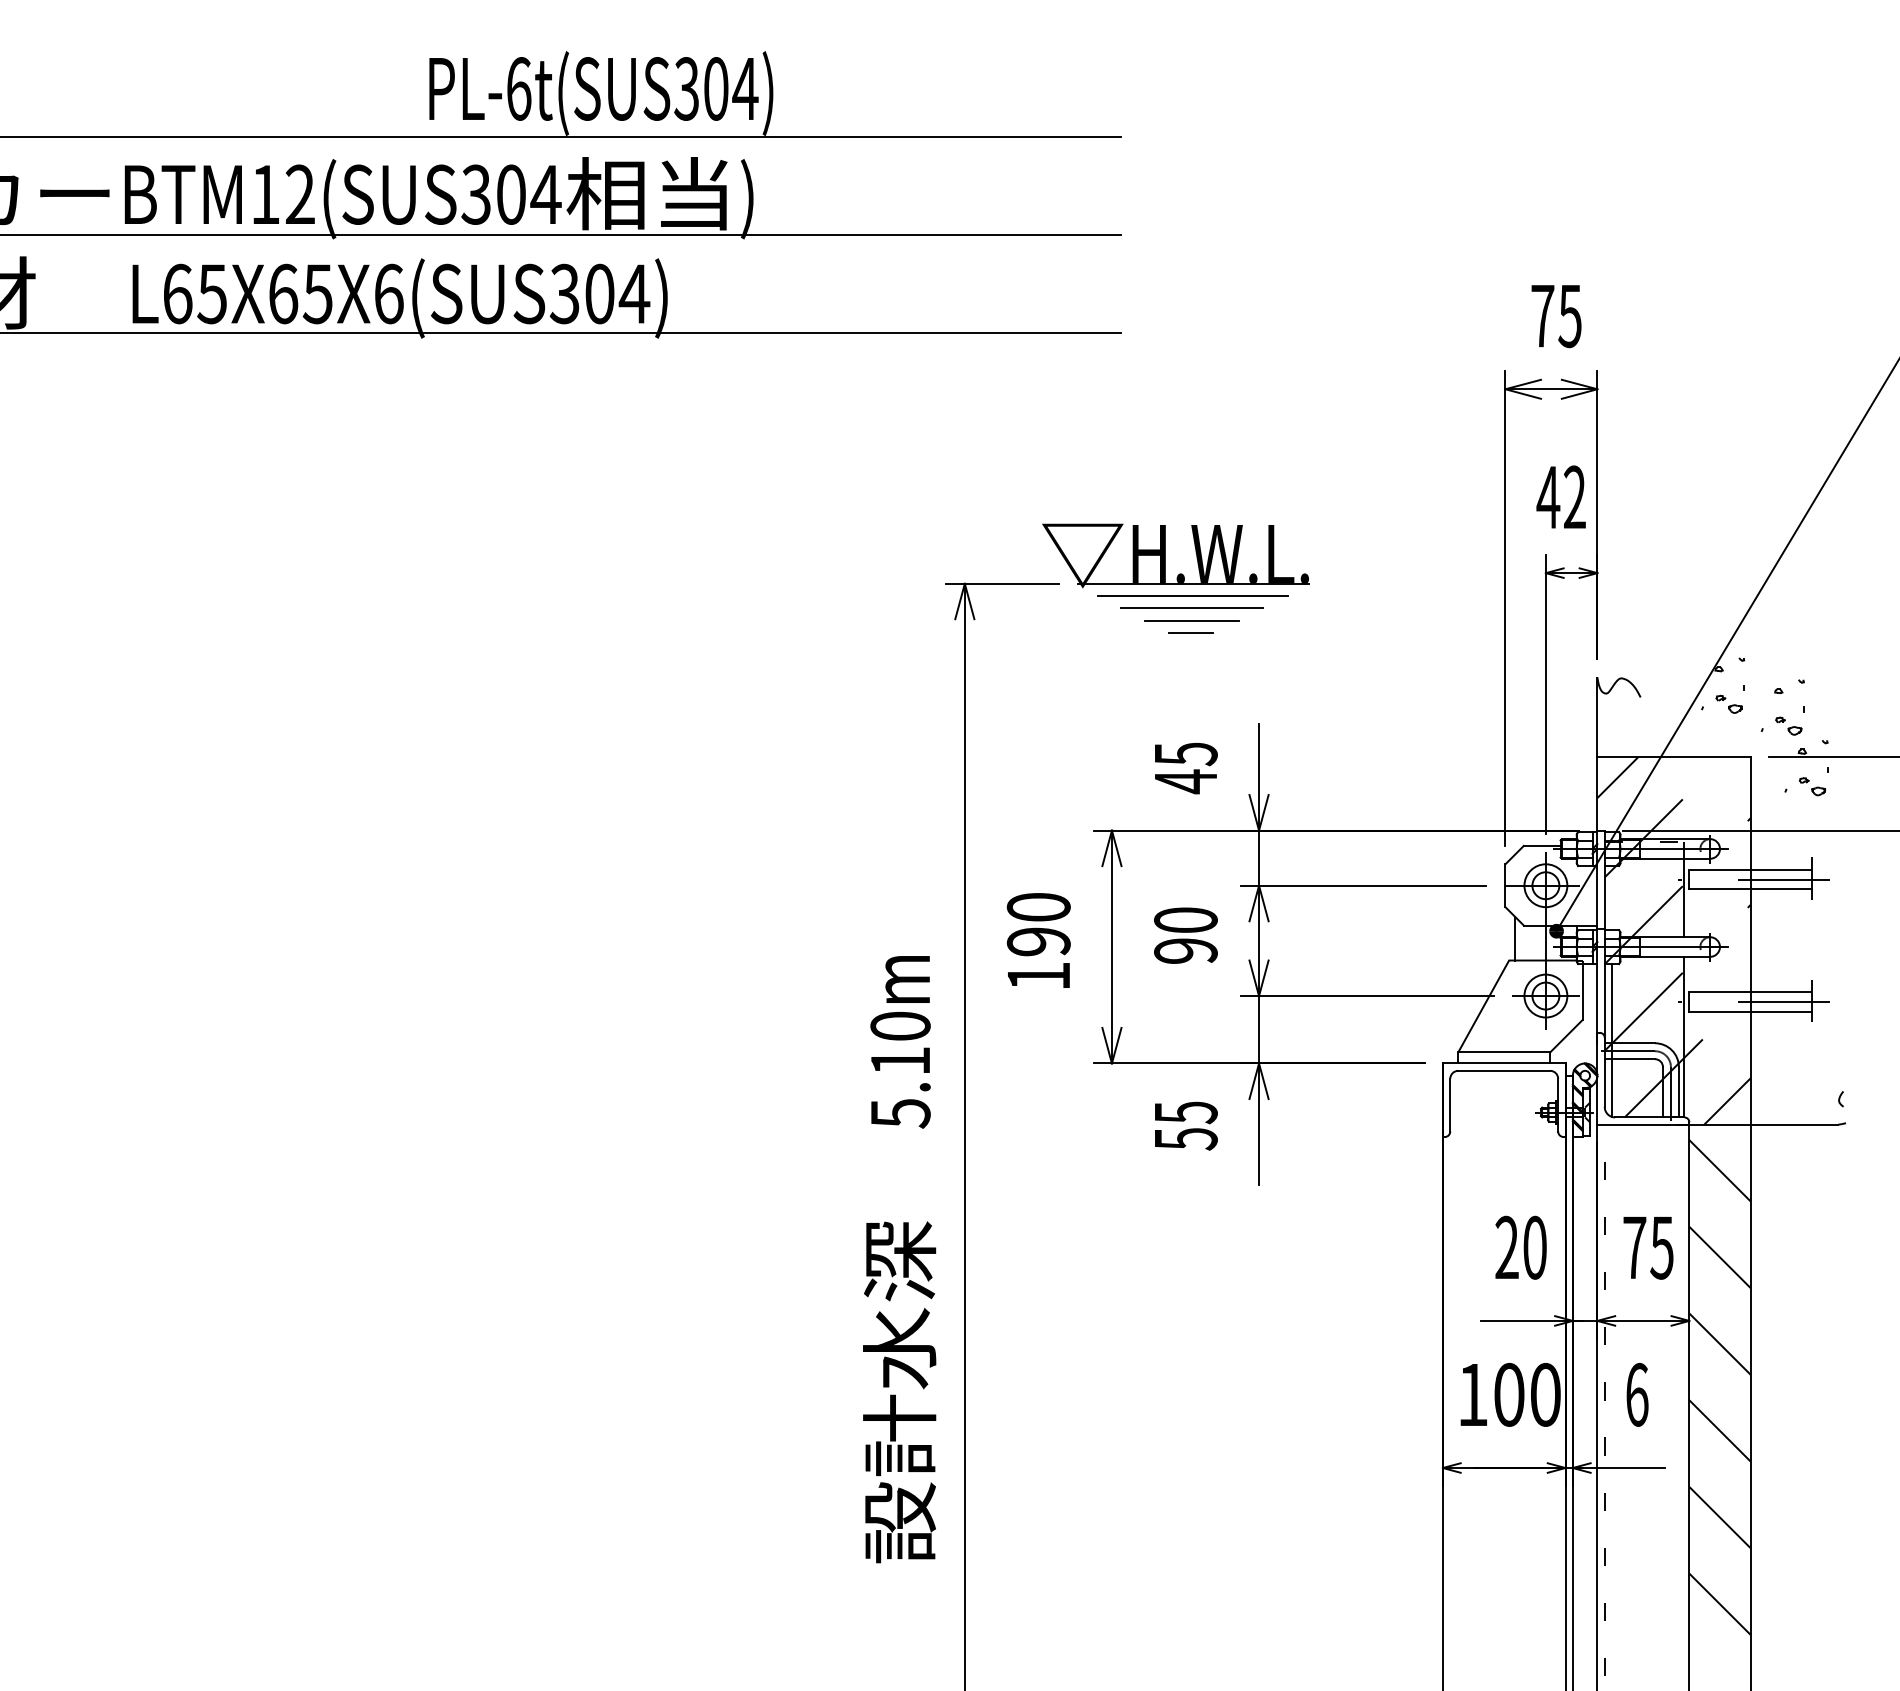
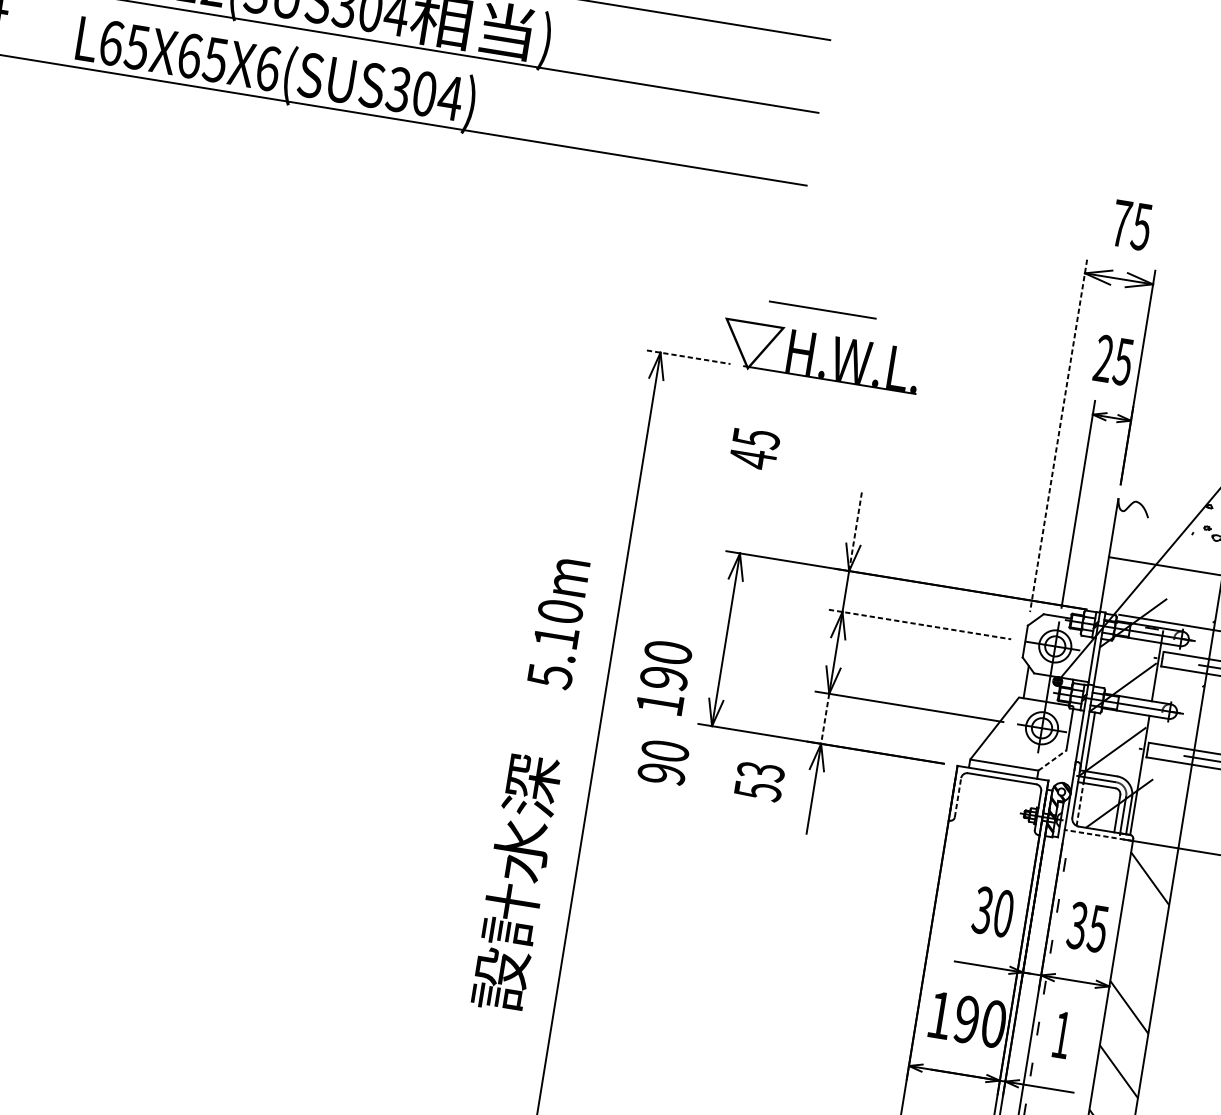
text: (1560, 497) -> (1112, 360), 42 -> 25
line: (1003, 583) -> (689, 357), solid -> dashed
line: (1192, 596) -> (827, 389), removed
line: (1191, 607) -> (822, 309), moved
line: (1505, 608) -> (1058, 435), solid -> dashed
line: (1191, 620) -> (824, 407), removed
line: (1190, 632) -> (822, 415), removed
text: (1186, 768) -> (755, 449), moved
line: (1259, 777) -> (855, 531), solid -> dashed
line: (1617, 777) -> (1121, 574), removed
line: (1363, 885) -> (920, 624), solid -> dashed
text: (1185, 935) -> (663, 762), moved
text: (1038, 940) -> (664, 677), moved
line: (1259, 1029) -> (825, 718), solid -> dashed
line: (1566, 1036) -> (1052, 760), solid -> dashed
line: (1612, 1088) -> (1080, 804), solid -> dashed
line: (1727, 1101) -> (1164, 828), removed
line: (1450, 1104) -> (958, 797), solid -> dashed
text: (1185, 1112) -> (760, 771), 55 -> 53
line: (1643, 1124) -> (1098, 835), solid -> dashed
text: (1506, 1247) -> (982, 910), 20 -> 30
text: (1634, 1247) -> (1077, 925), 75 -> 35
line: (1719, 1257) -> (1139, 943), removed
text: (899, 1259) -> (531, 784), moved
text: (1509, 1394) -> (967, 1019), 100 -> 190
text: (1637, 1394) -> (1062, 1034), 6 -> 1

